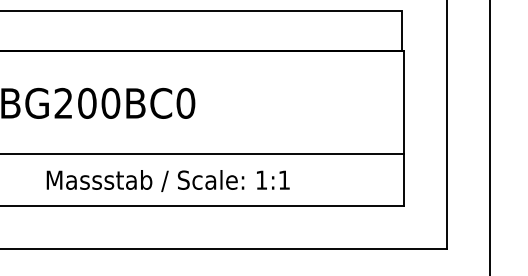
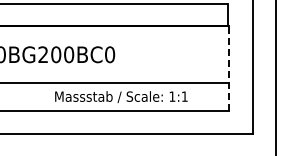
line: (404, 128) -> (229, 68), solid -> dashed
text: (168, 179) -> (121, 96), moved

